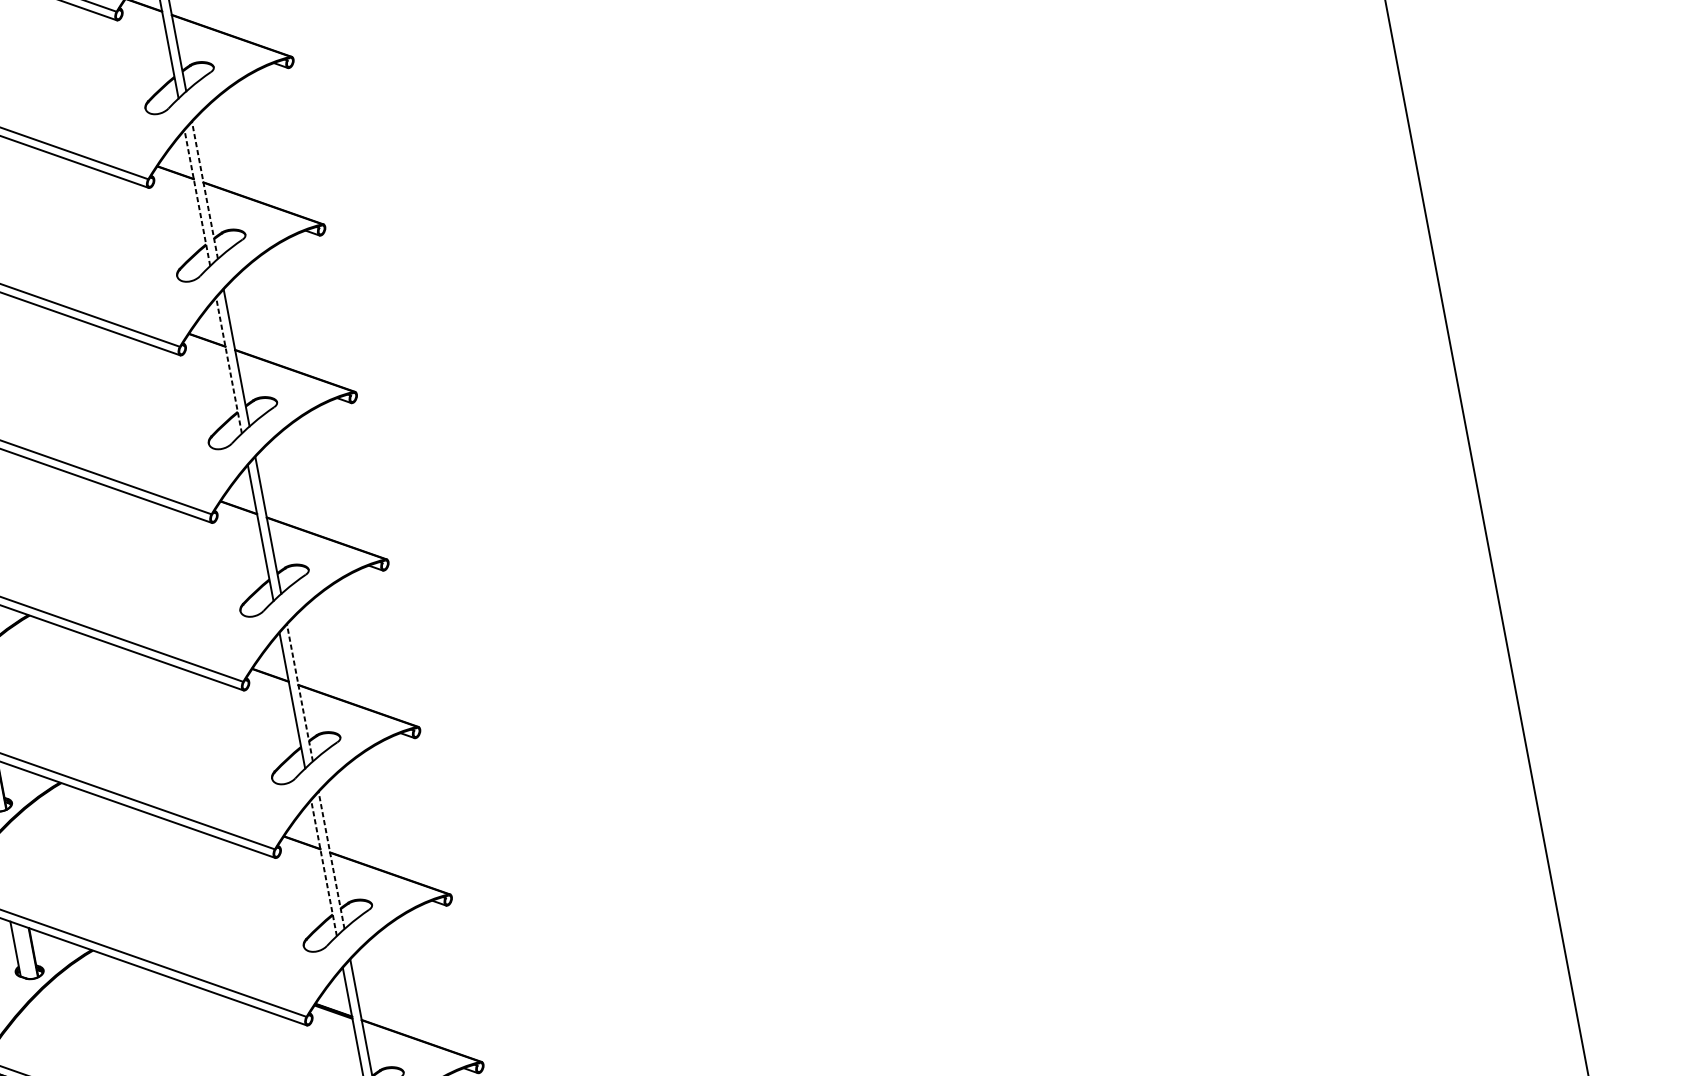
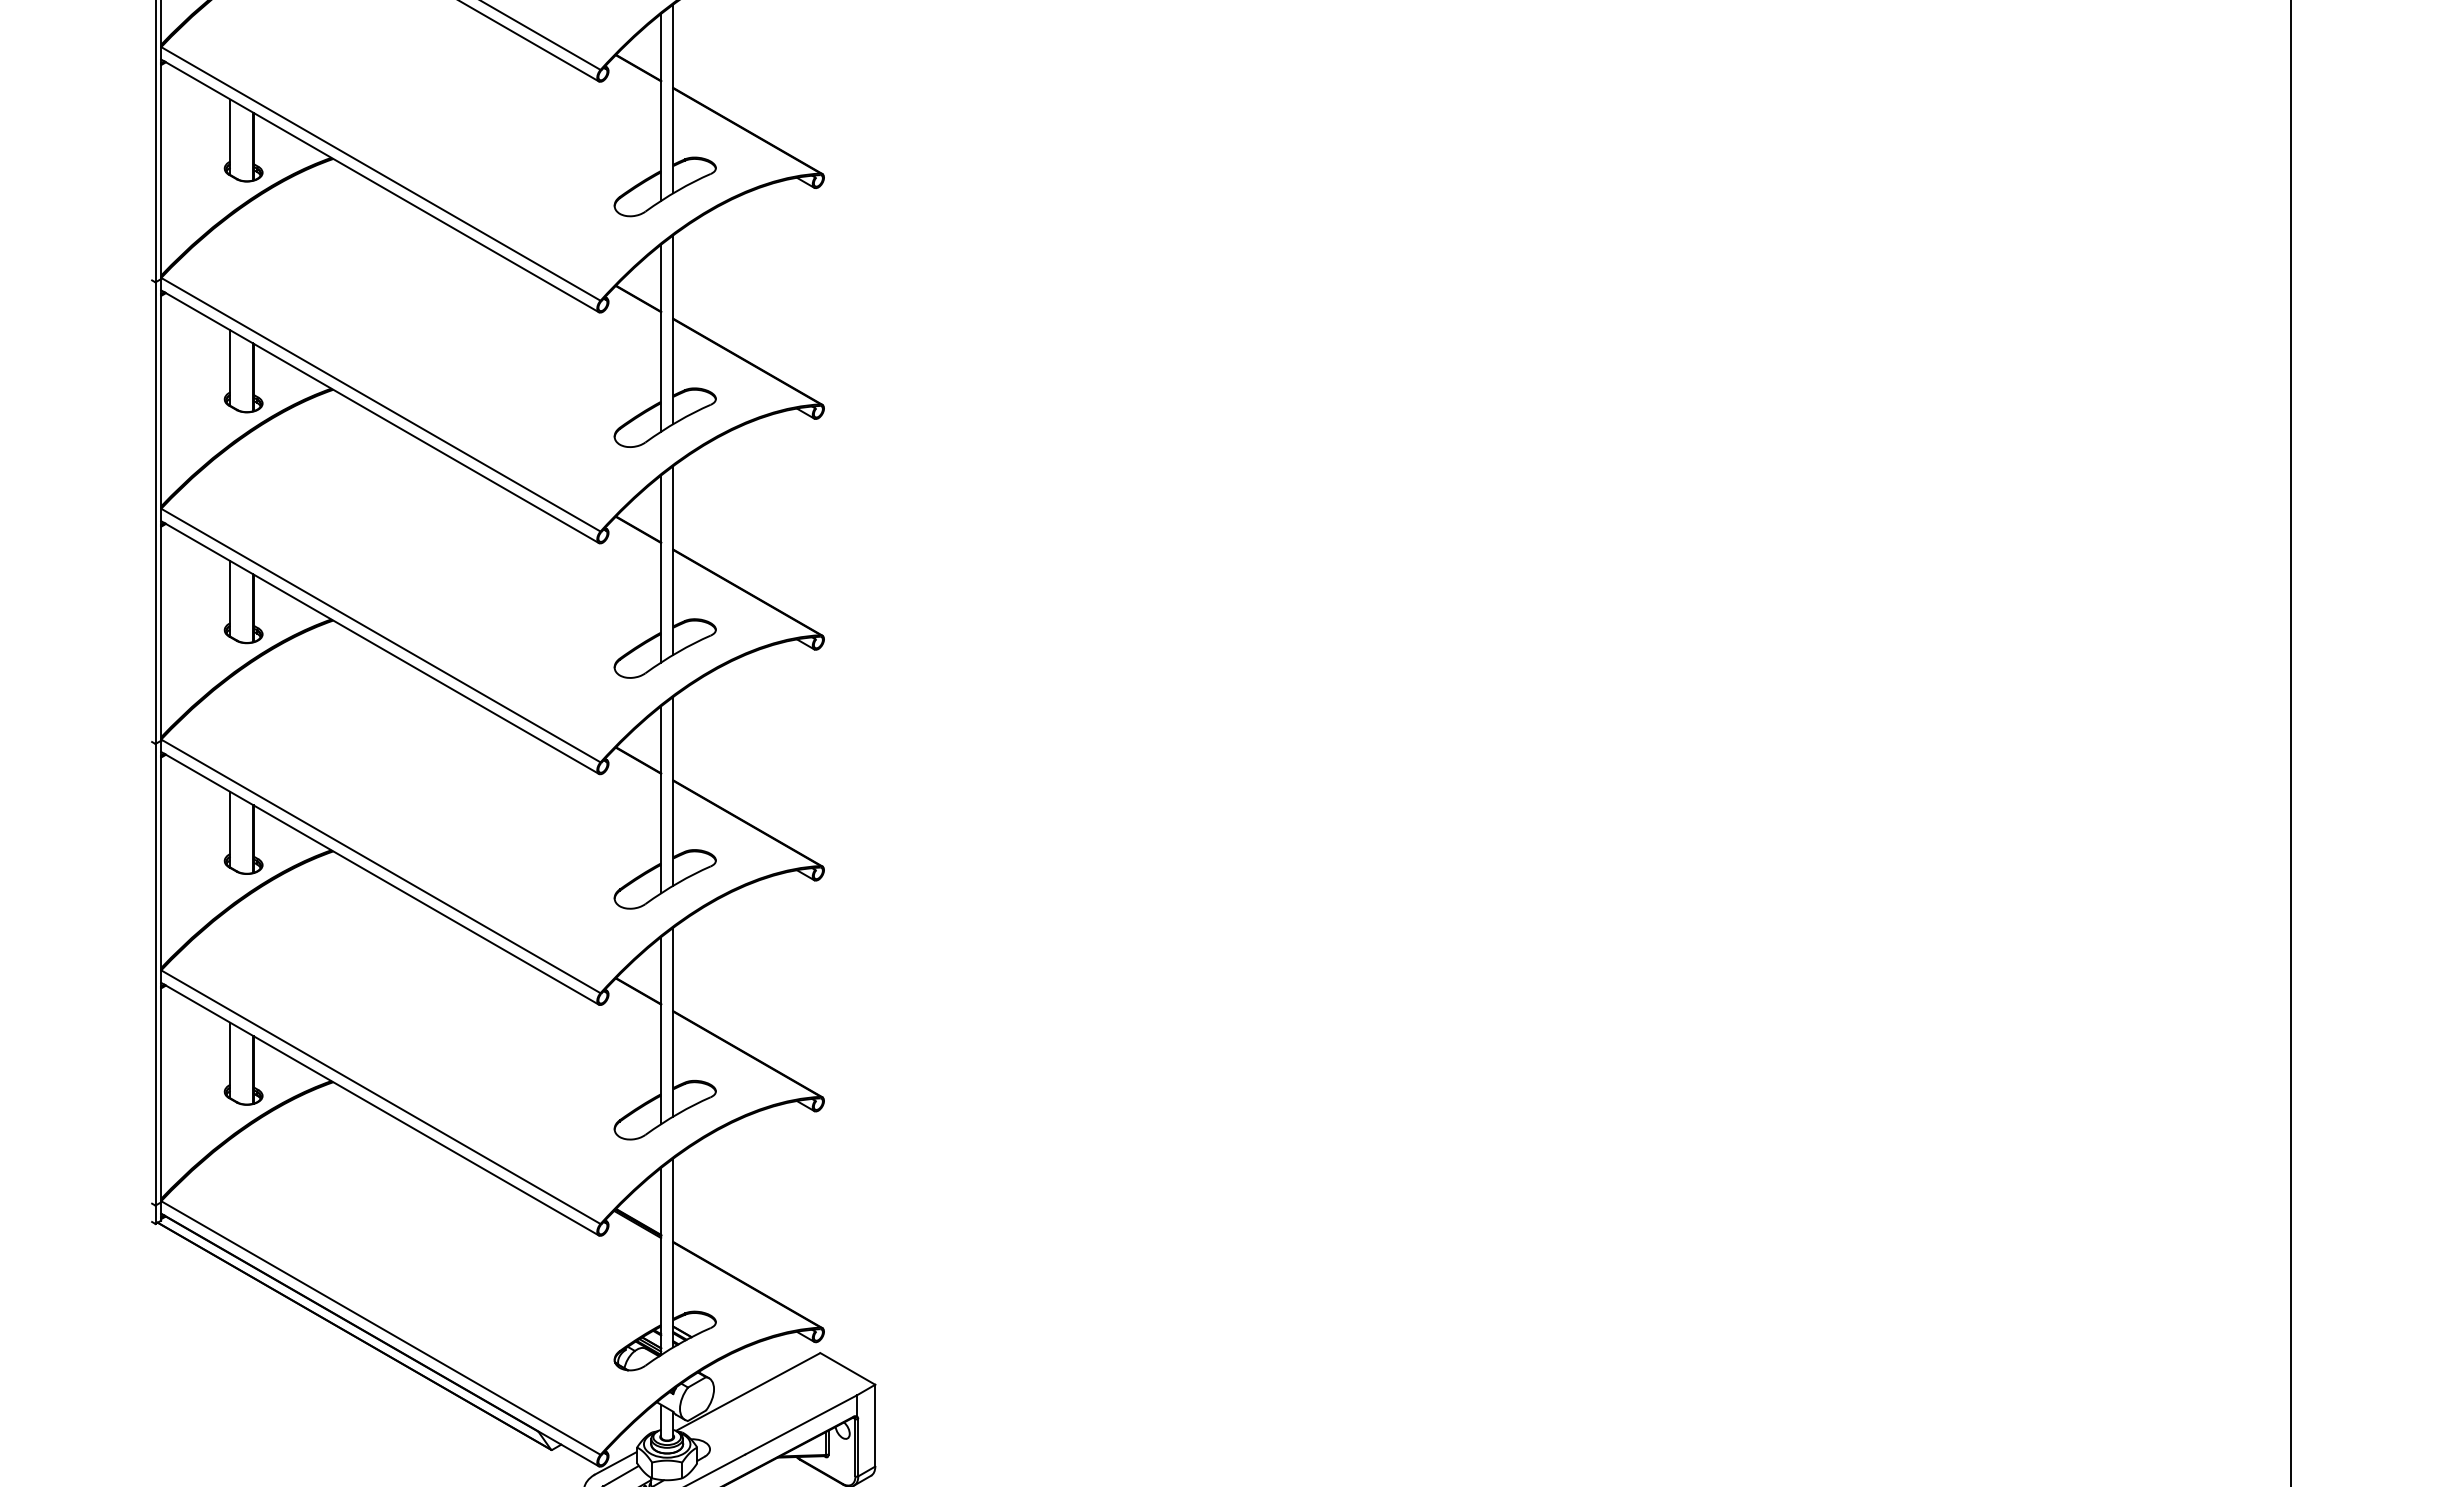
line: (205, 190) -> (673, 98), dashed -> solid
line: (197, 197) -> (661, 106), dashed -> solid
line: (229, 365) -> (661, 337), dashed -> solid
line: (300, 692) -> (673, 790), dashed -> solid
line: (331, 859) -> (673, 1021), dashed -> solid
line: (324, 868) -> (661, 1030), dashed -> solid

